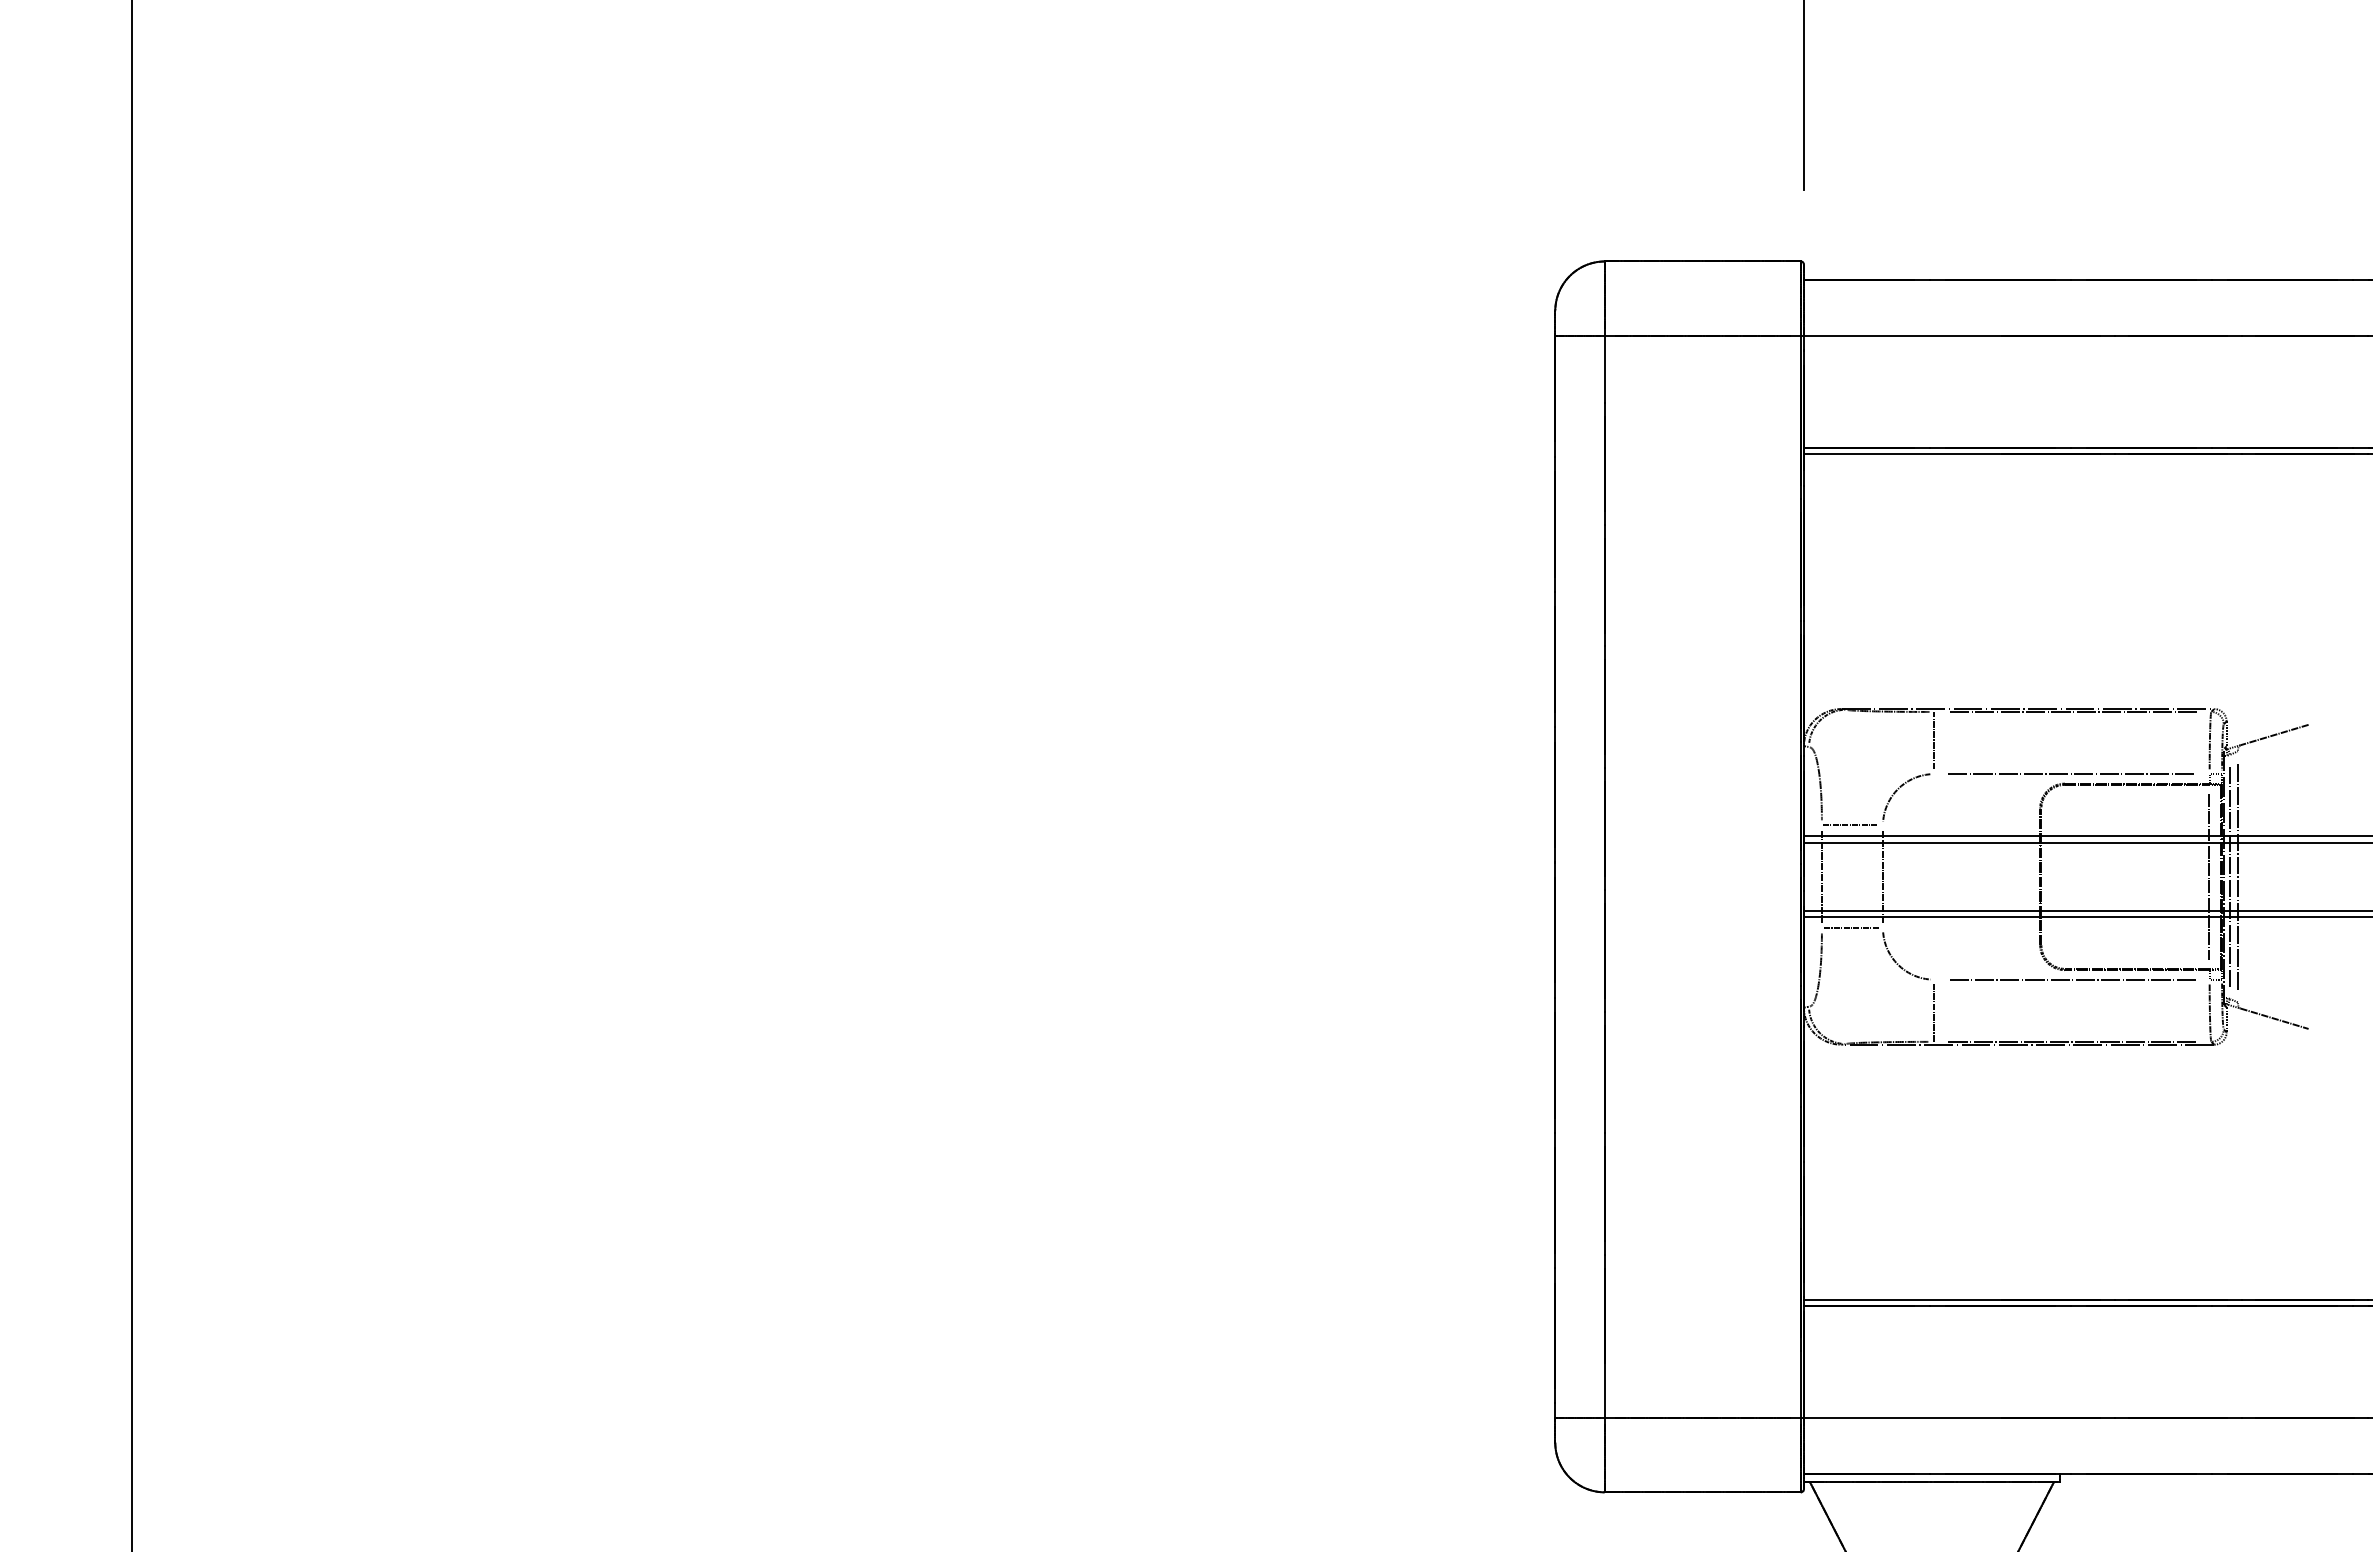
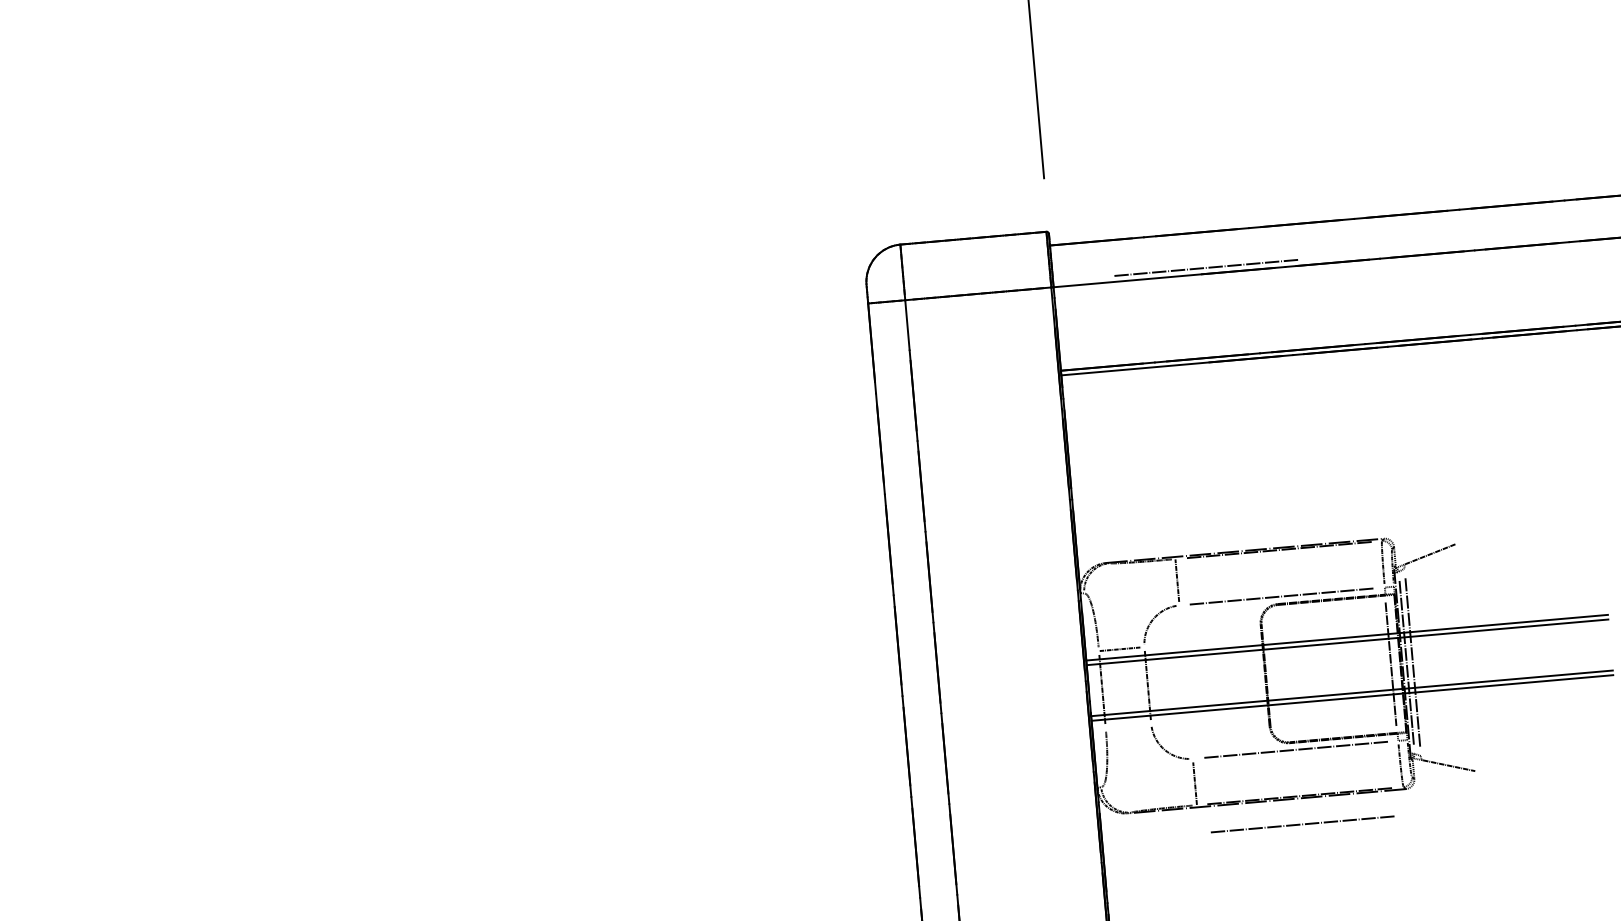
line: (2009, 327) -> (1206, 267), added
line: (1850, 928) -> (1127, 726), removed
line: (2072, 1079) -> (1302, 824), added

